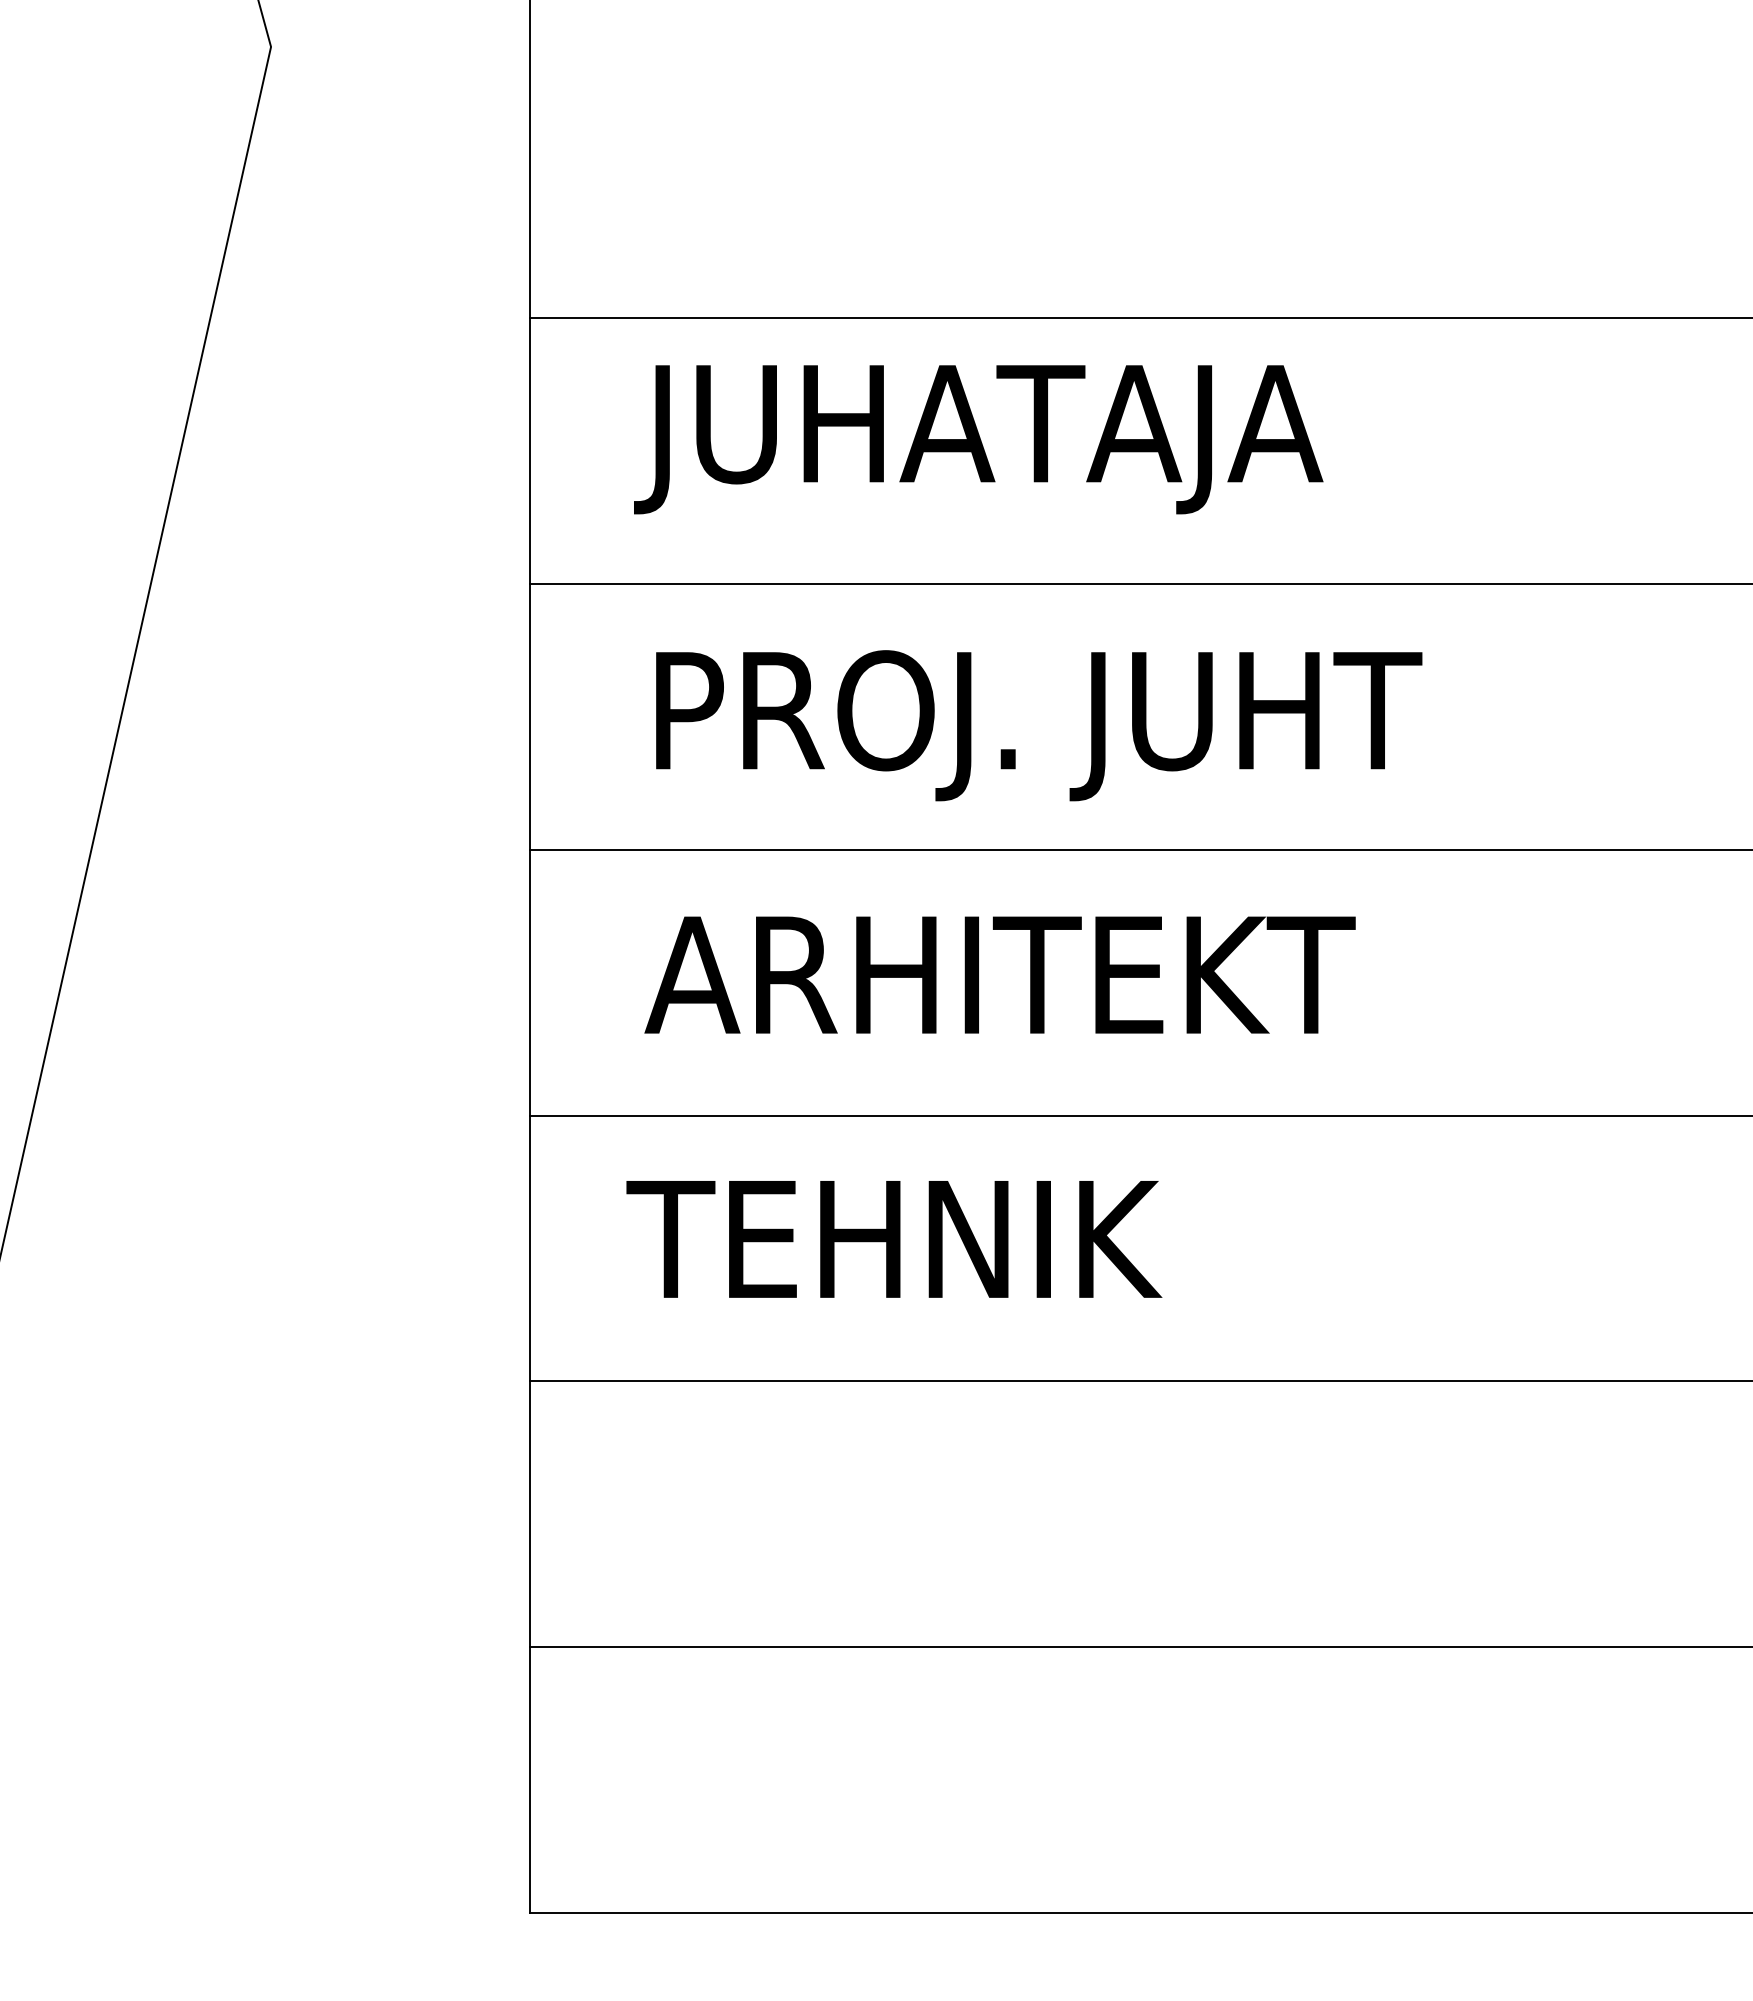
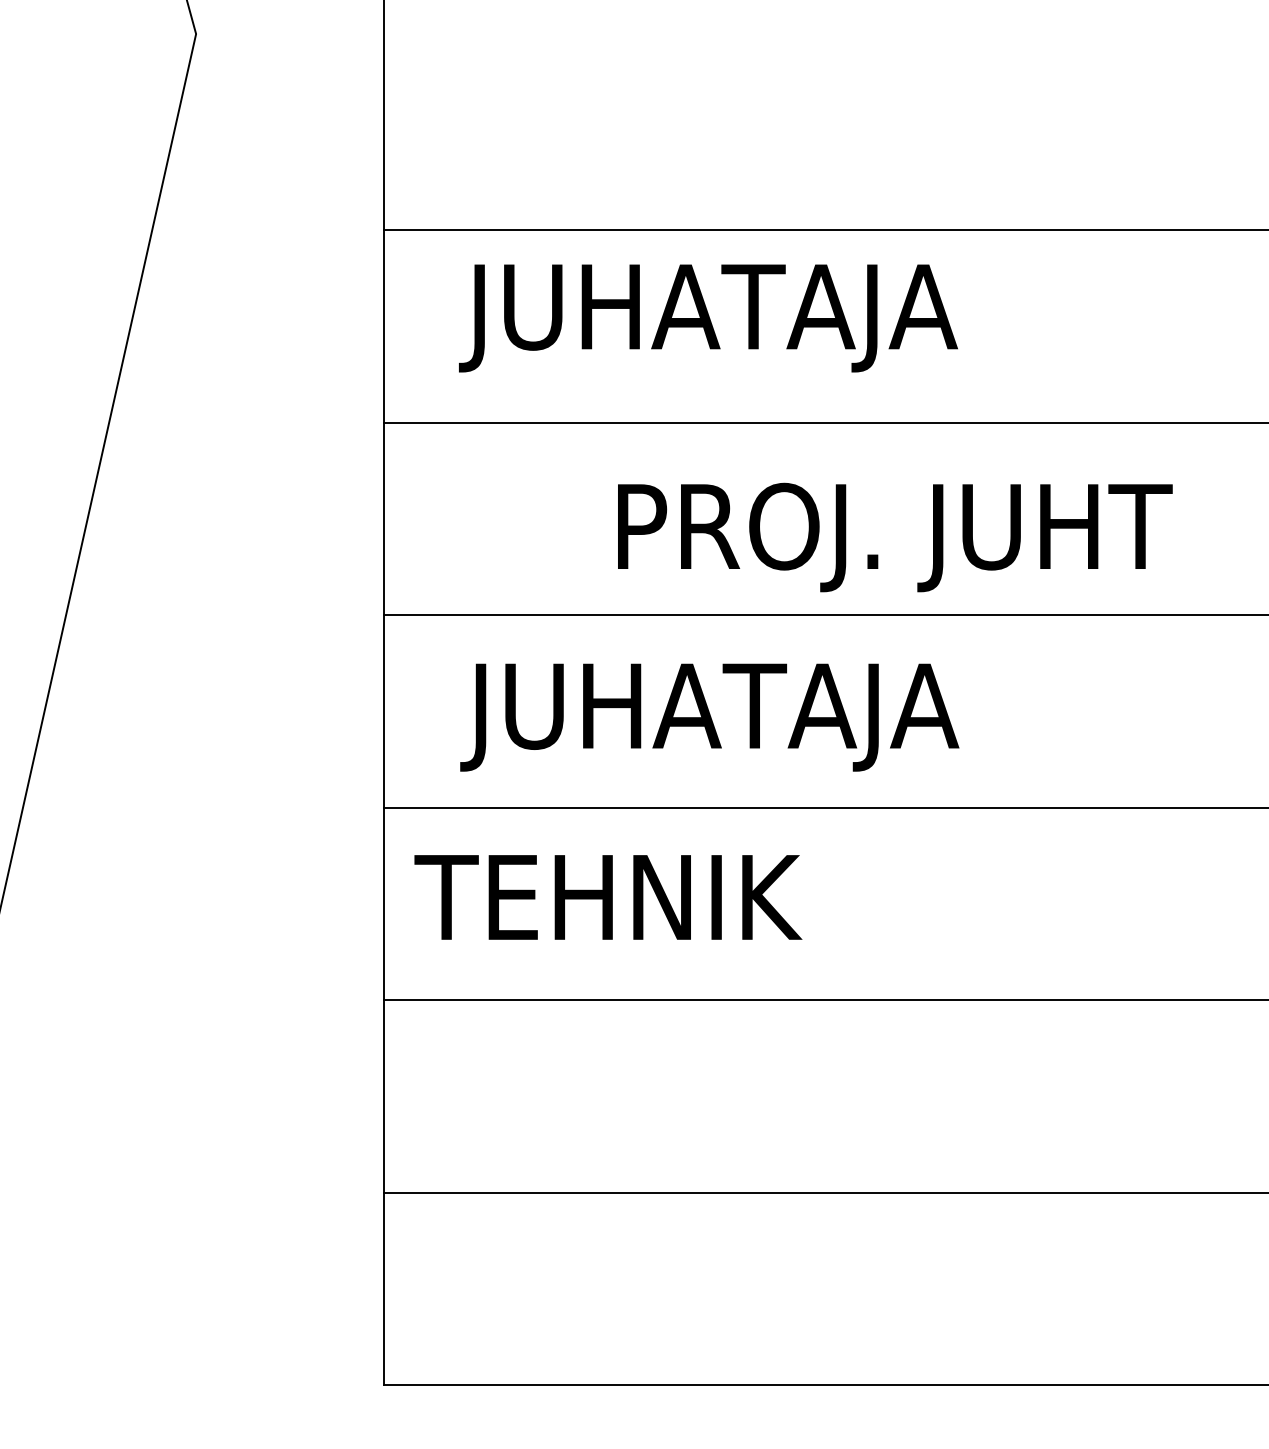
text: (1039, 725) -> (895, 537), moved
text: (995, 990) -> (720, 717), ARHITEKT -> JUHATAJA
text: (894, 1239) -> (608, 897), moved

